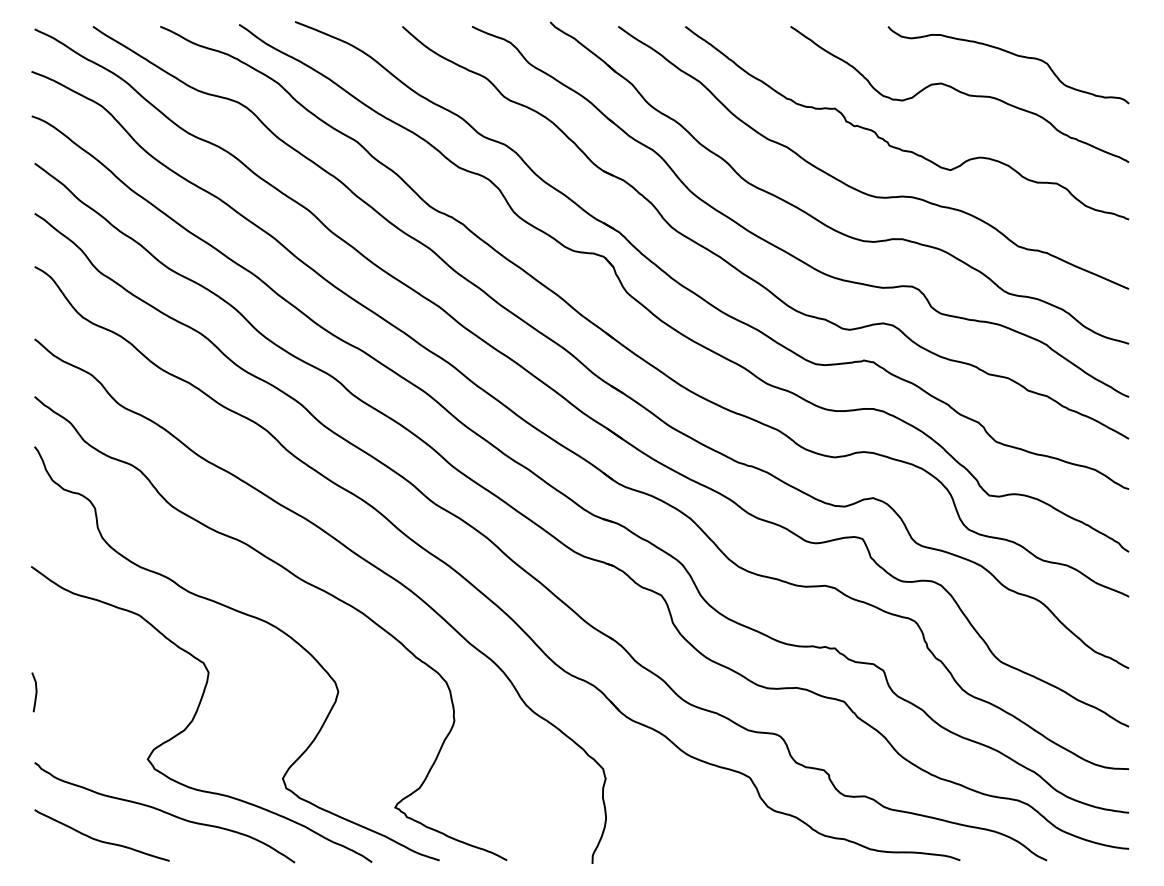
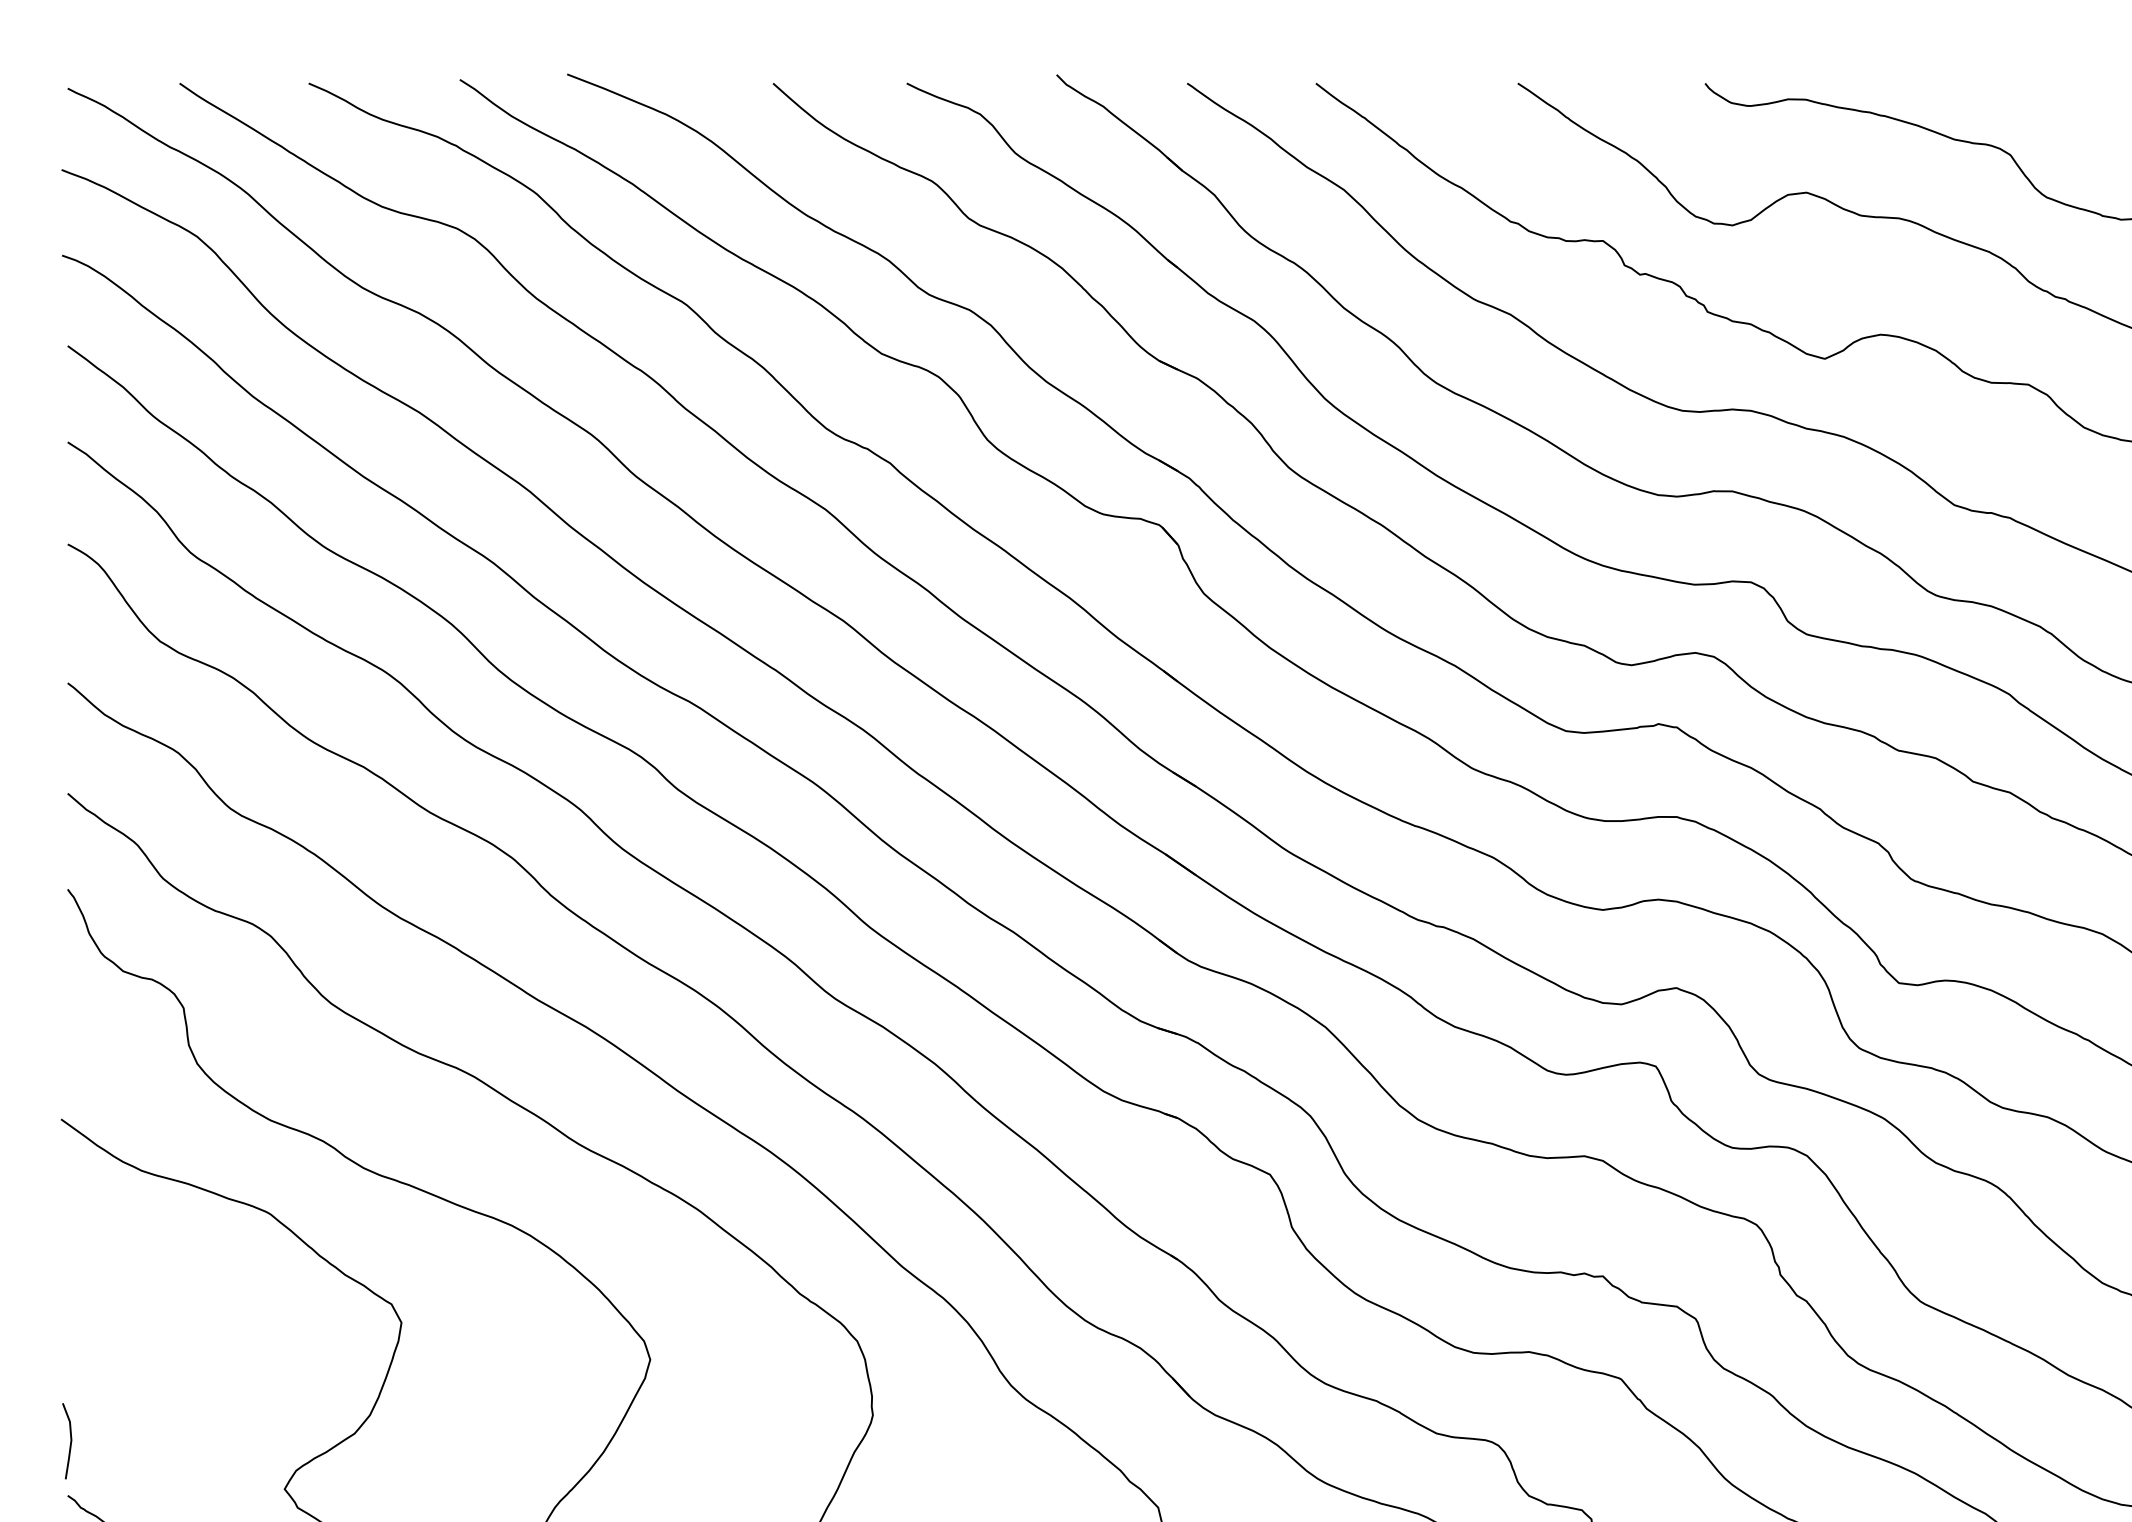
line: (35, 692) -> (69, 1441), moved

